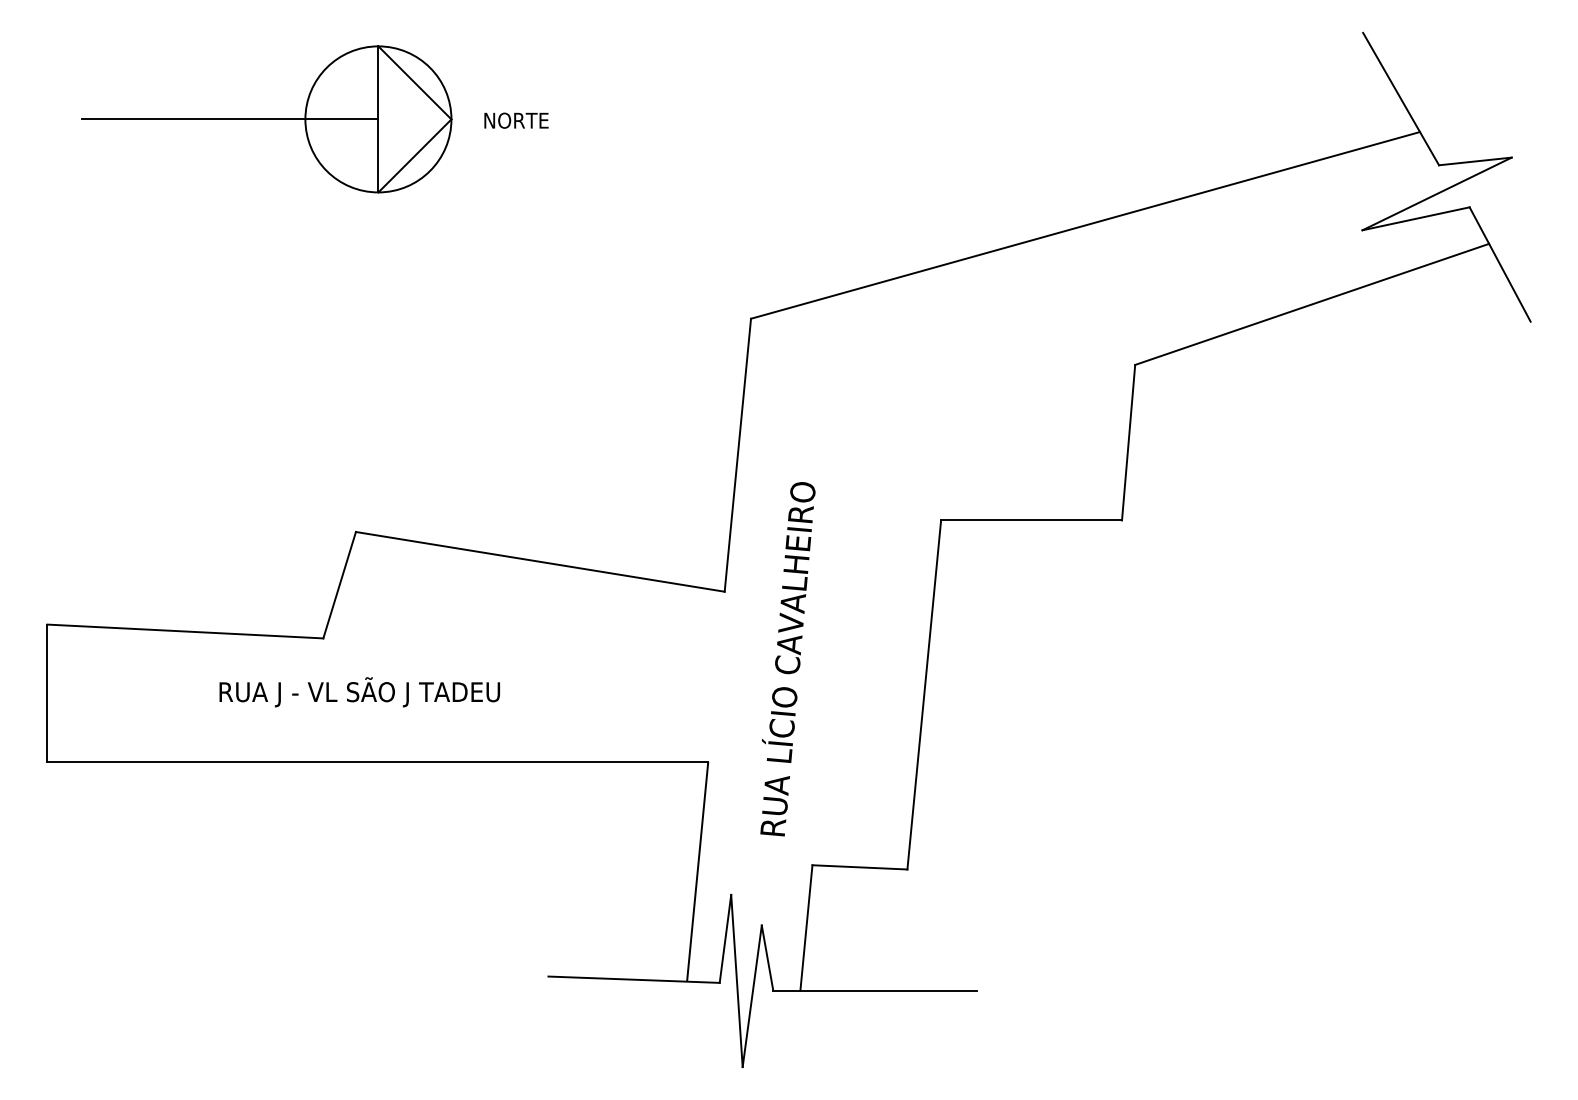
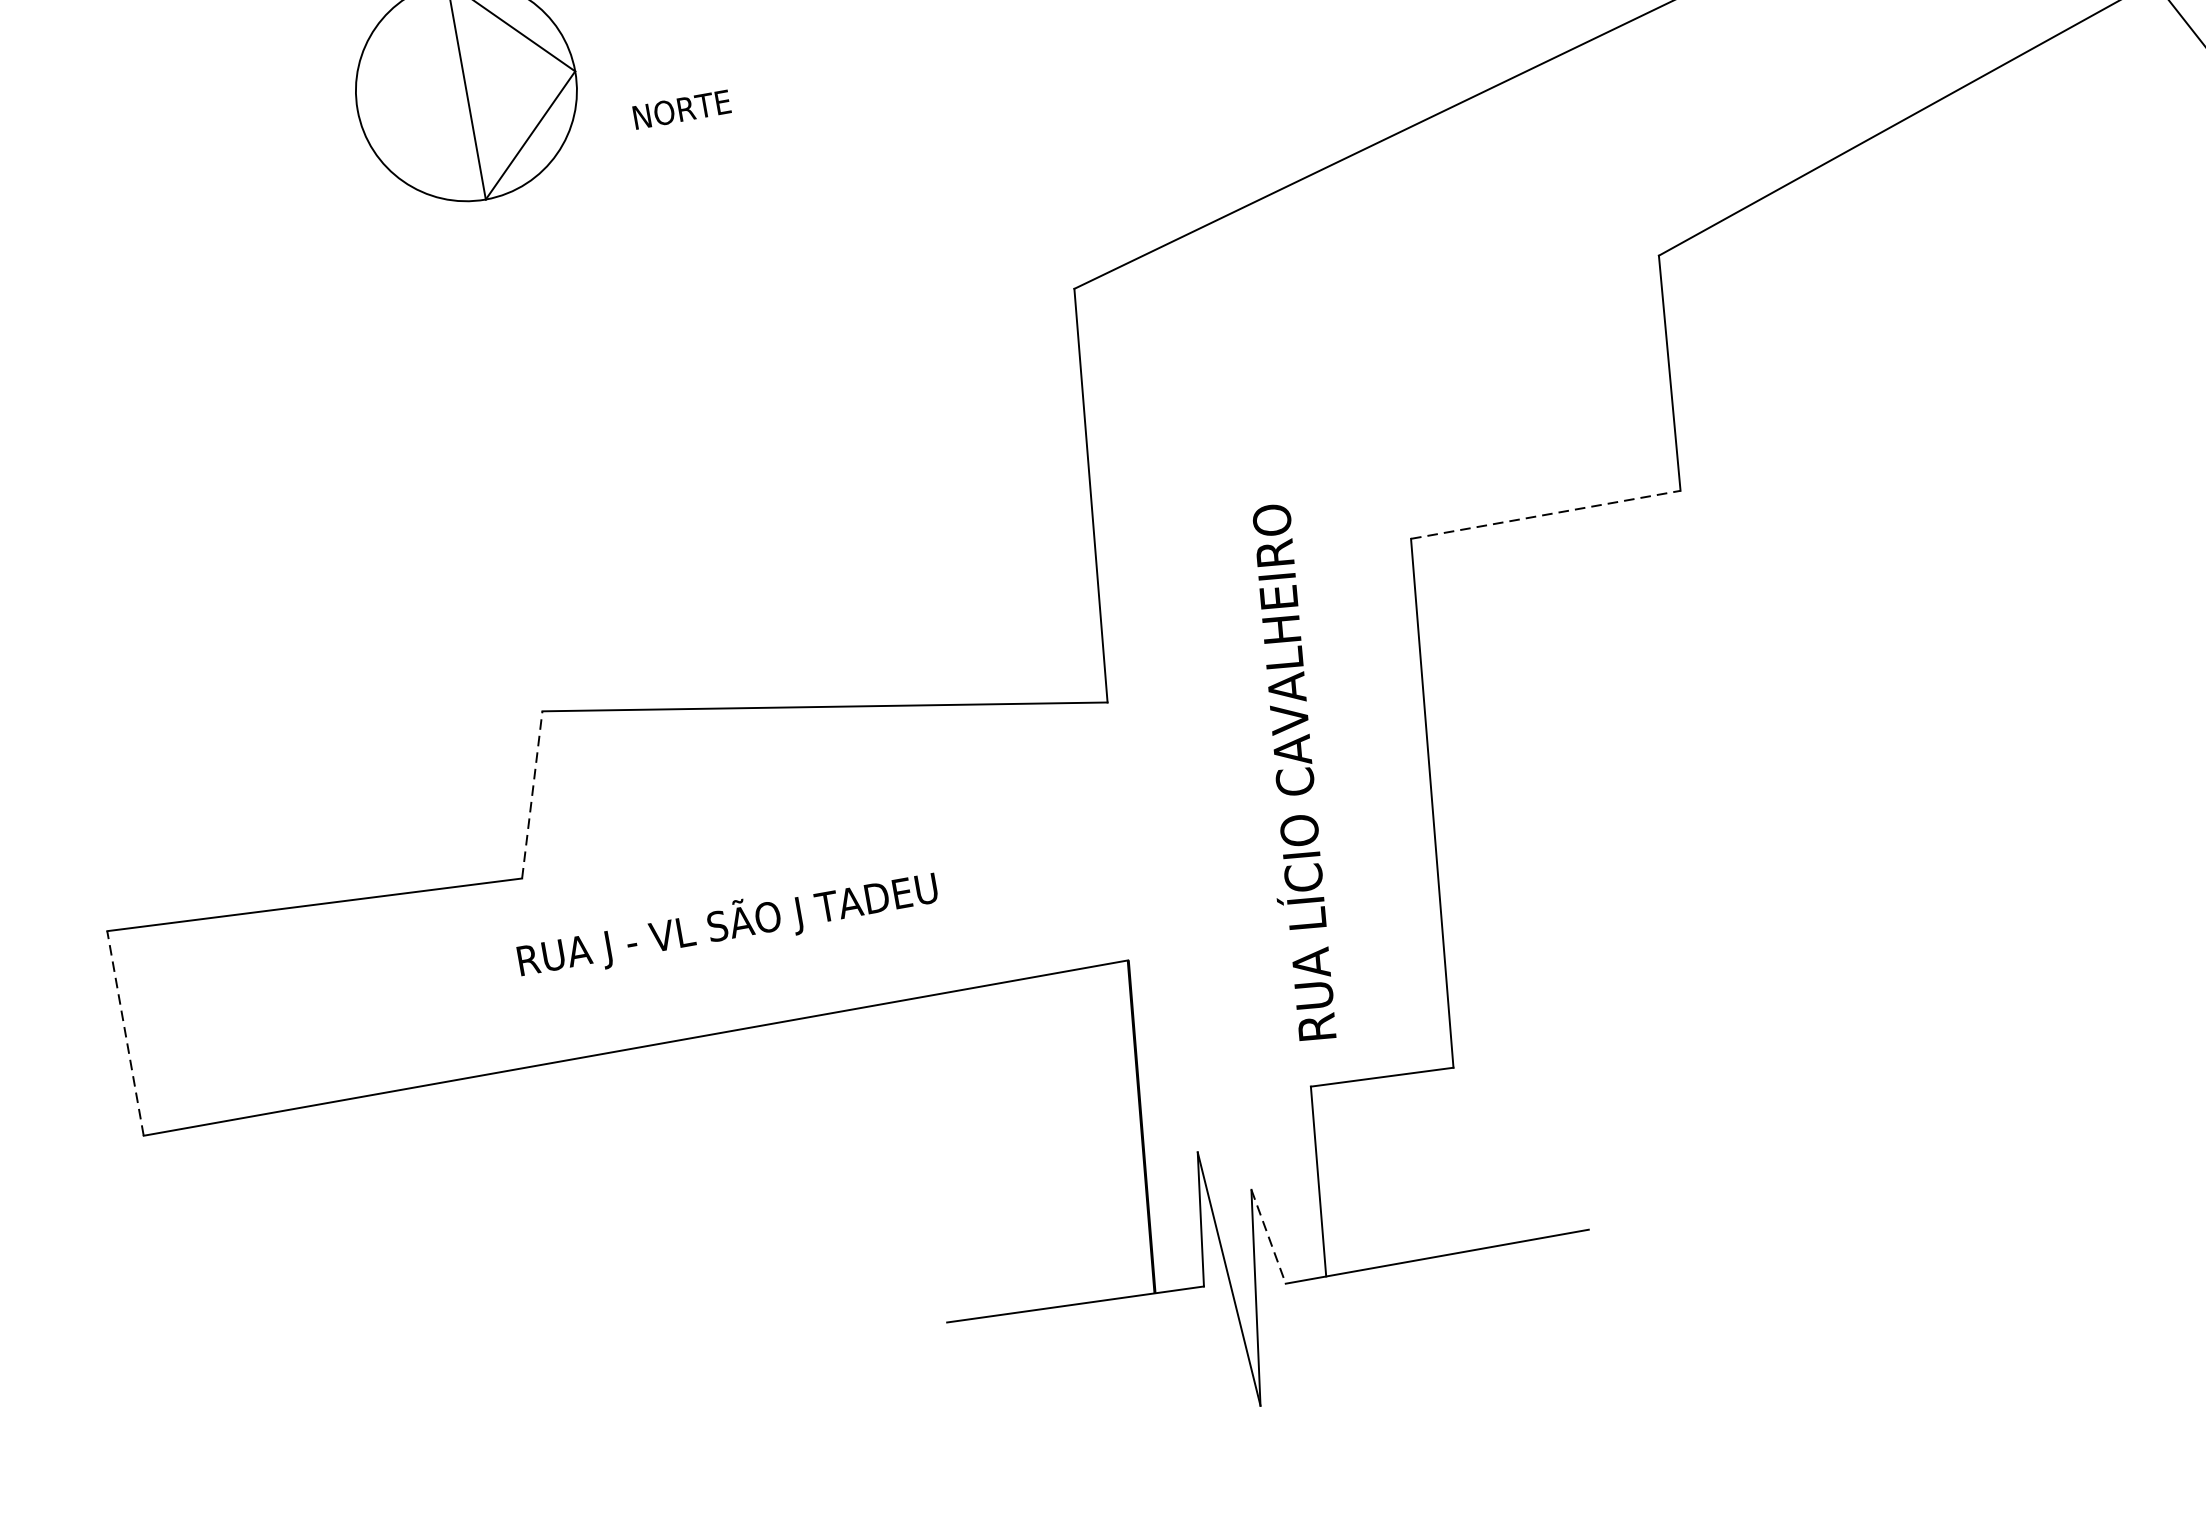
line: (229, 119) -> (244, 130), removed
text: (516, 120) -> (681, 109), moved
line: (1032, 520) -> (1547, 514), solid -> dashed
line: (339, 585) -> (532, 795), solid -> dashed
text: (787, 659) -> (1293, 773), moved
text: (359, 692) -> (727, 925), moved
line: (47, 693) -> (125, 1033), solid -> dashed
line: (767, 958) -> (1268, 1237), solid -> dashed

